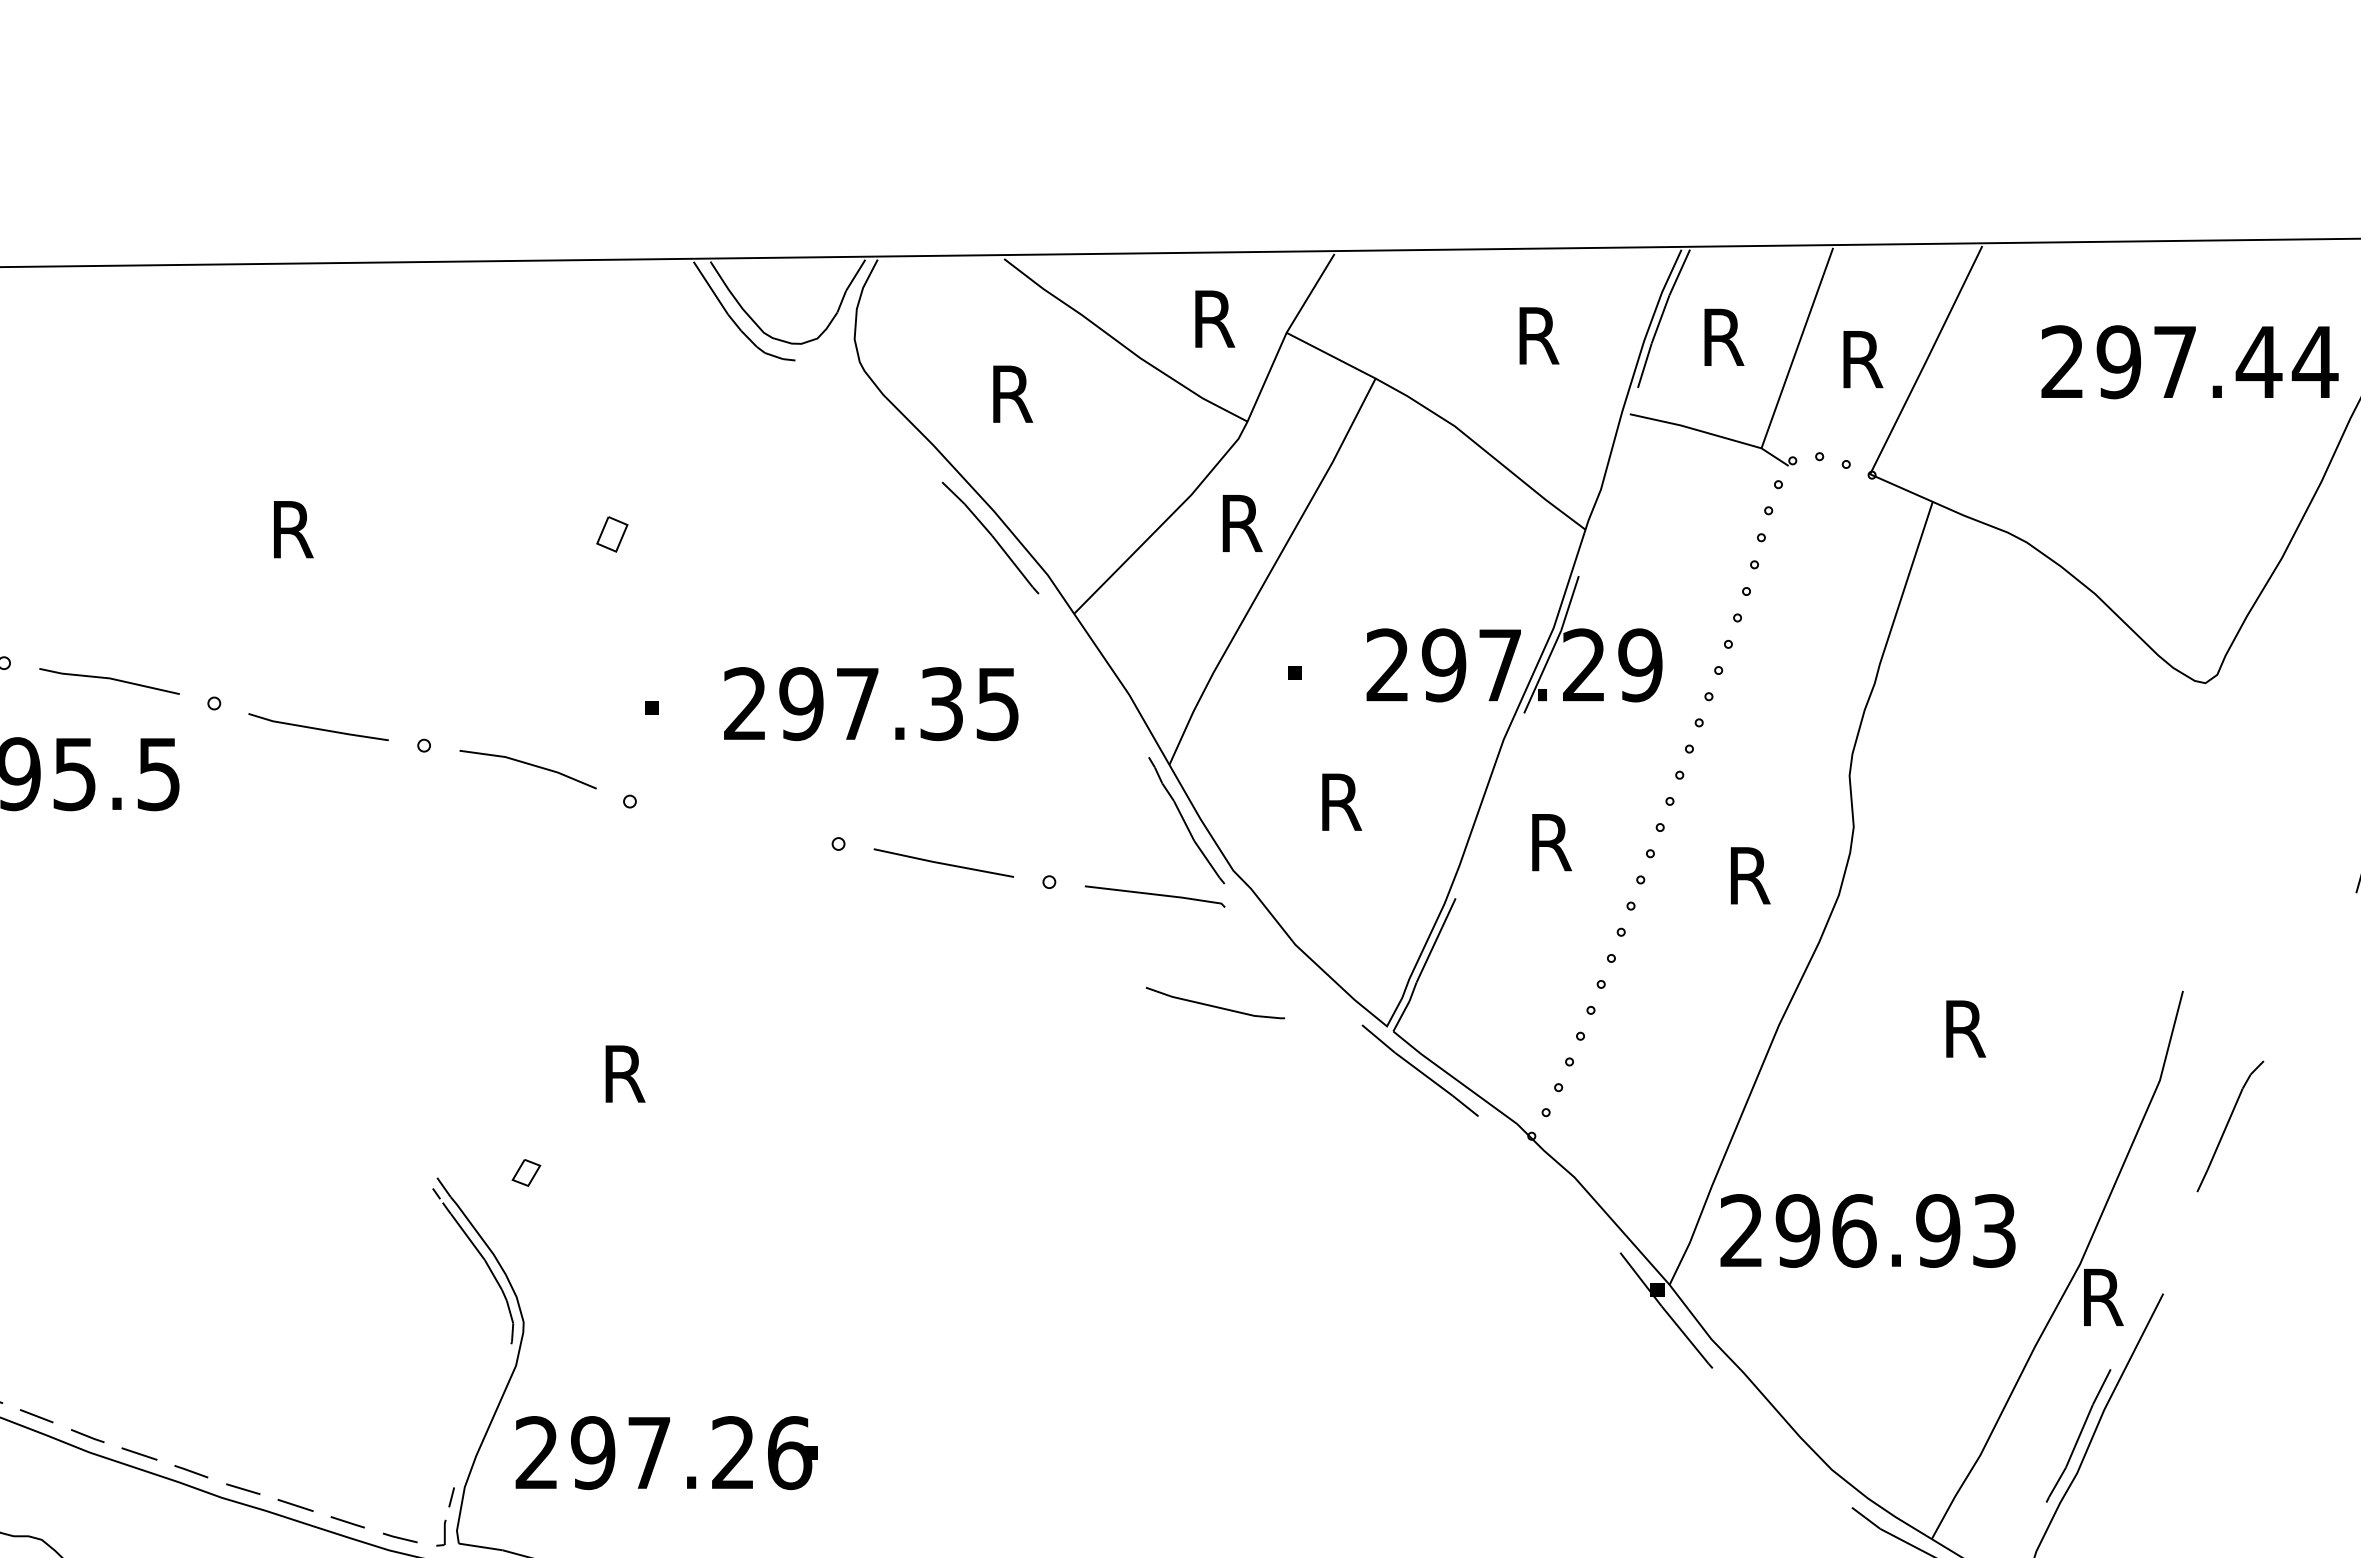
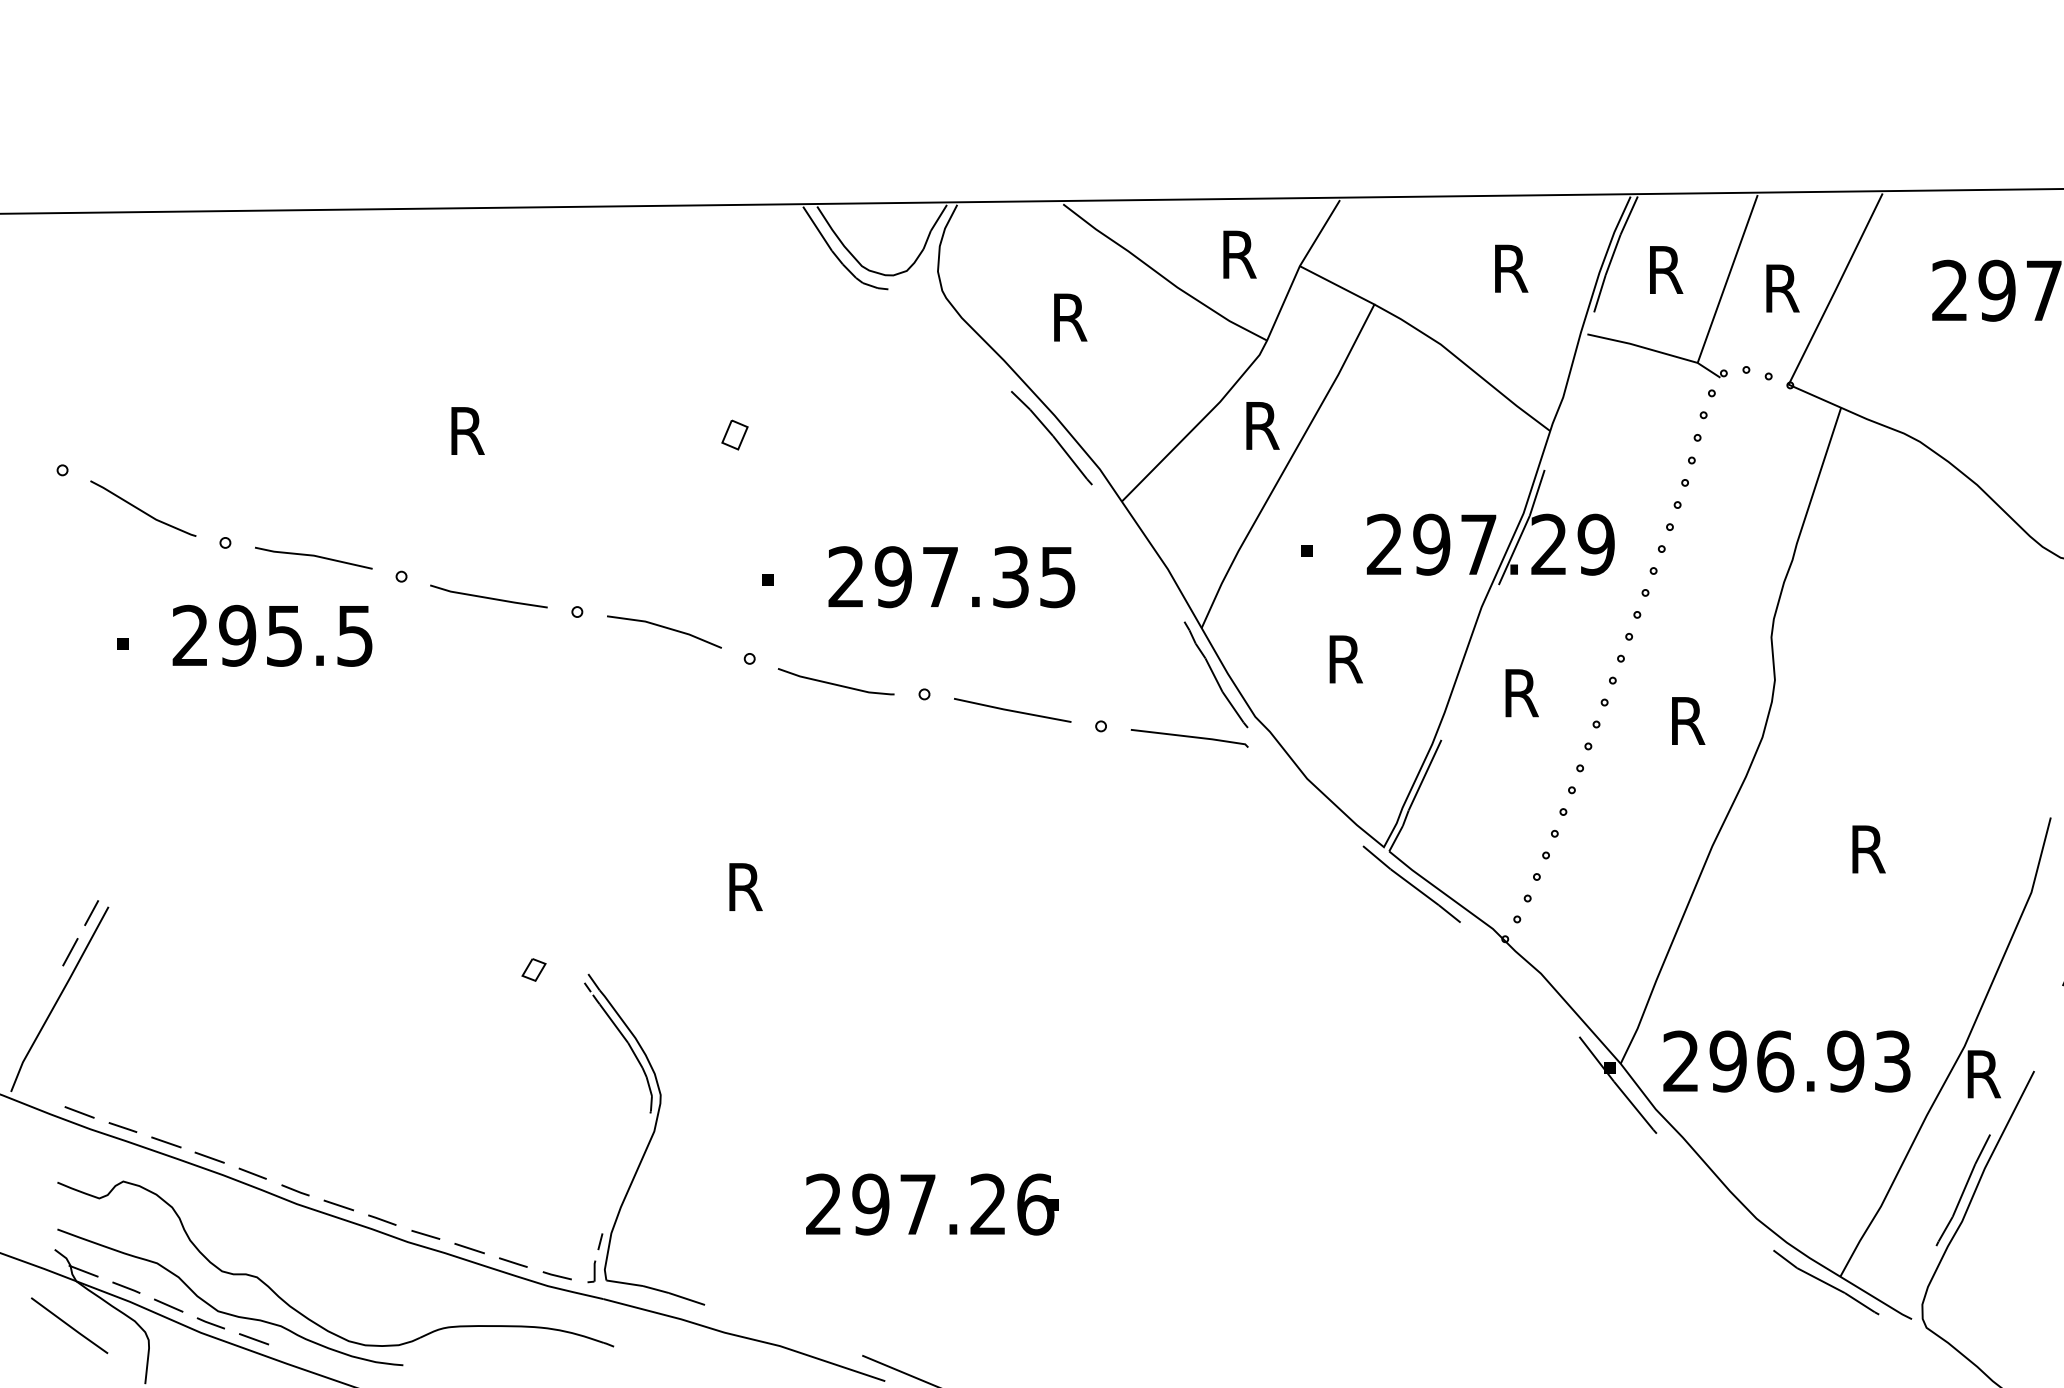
line: (1214, 1005) -> (835, 683), moved
part: (525, 1172) -> (533, 969), moved
text: (1867, 1230) -> (1786, 1061), moved
text: (666, 1452) -> (932, 1204), moved

